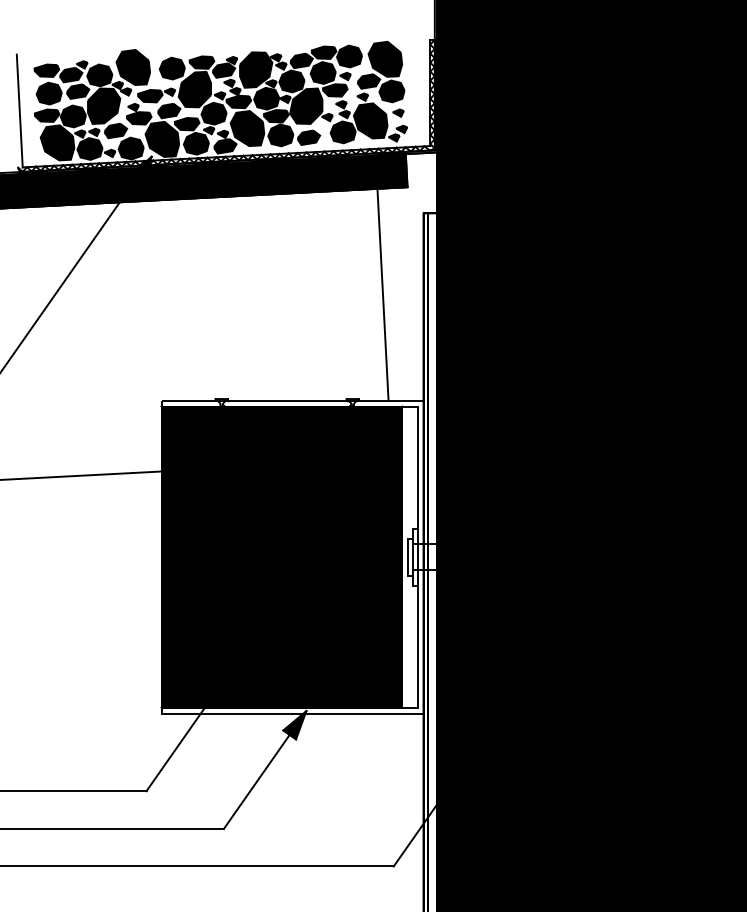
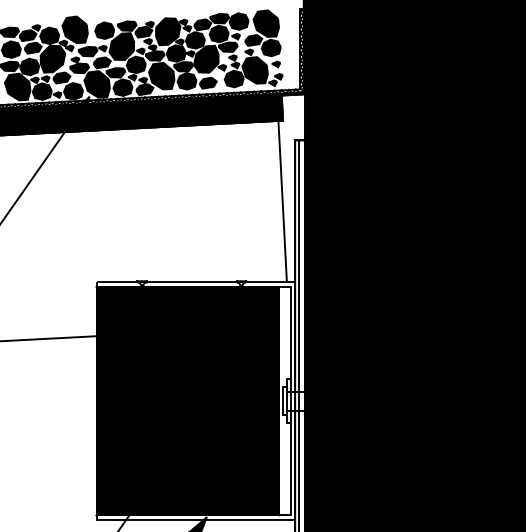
line: (382, 294) -> (282, 201), moved

